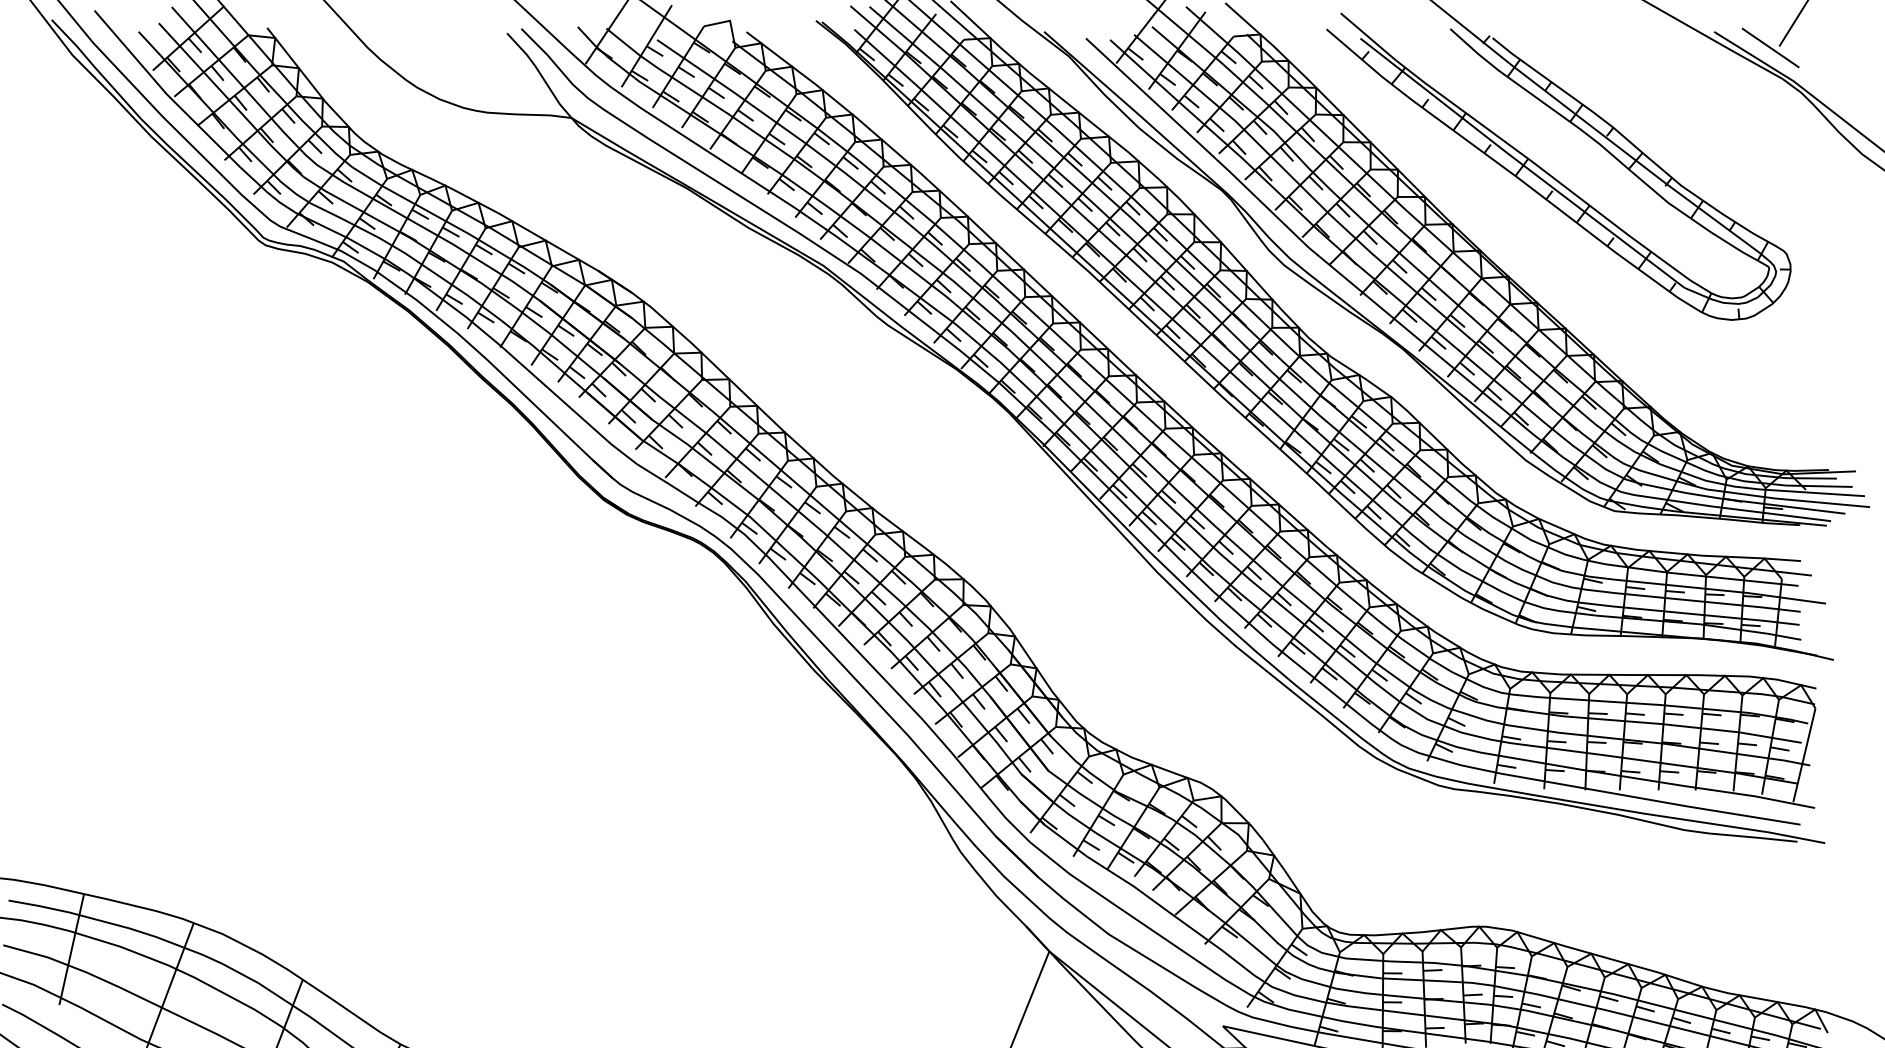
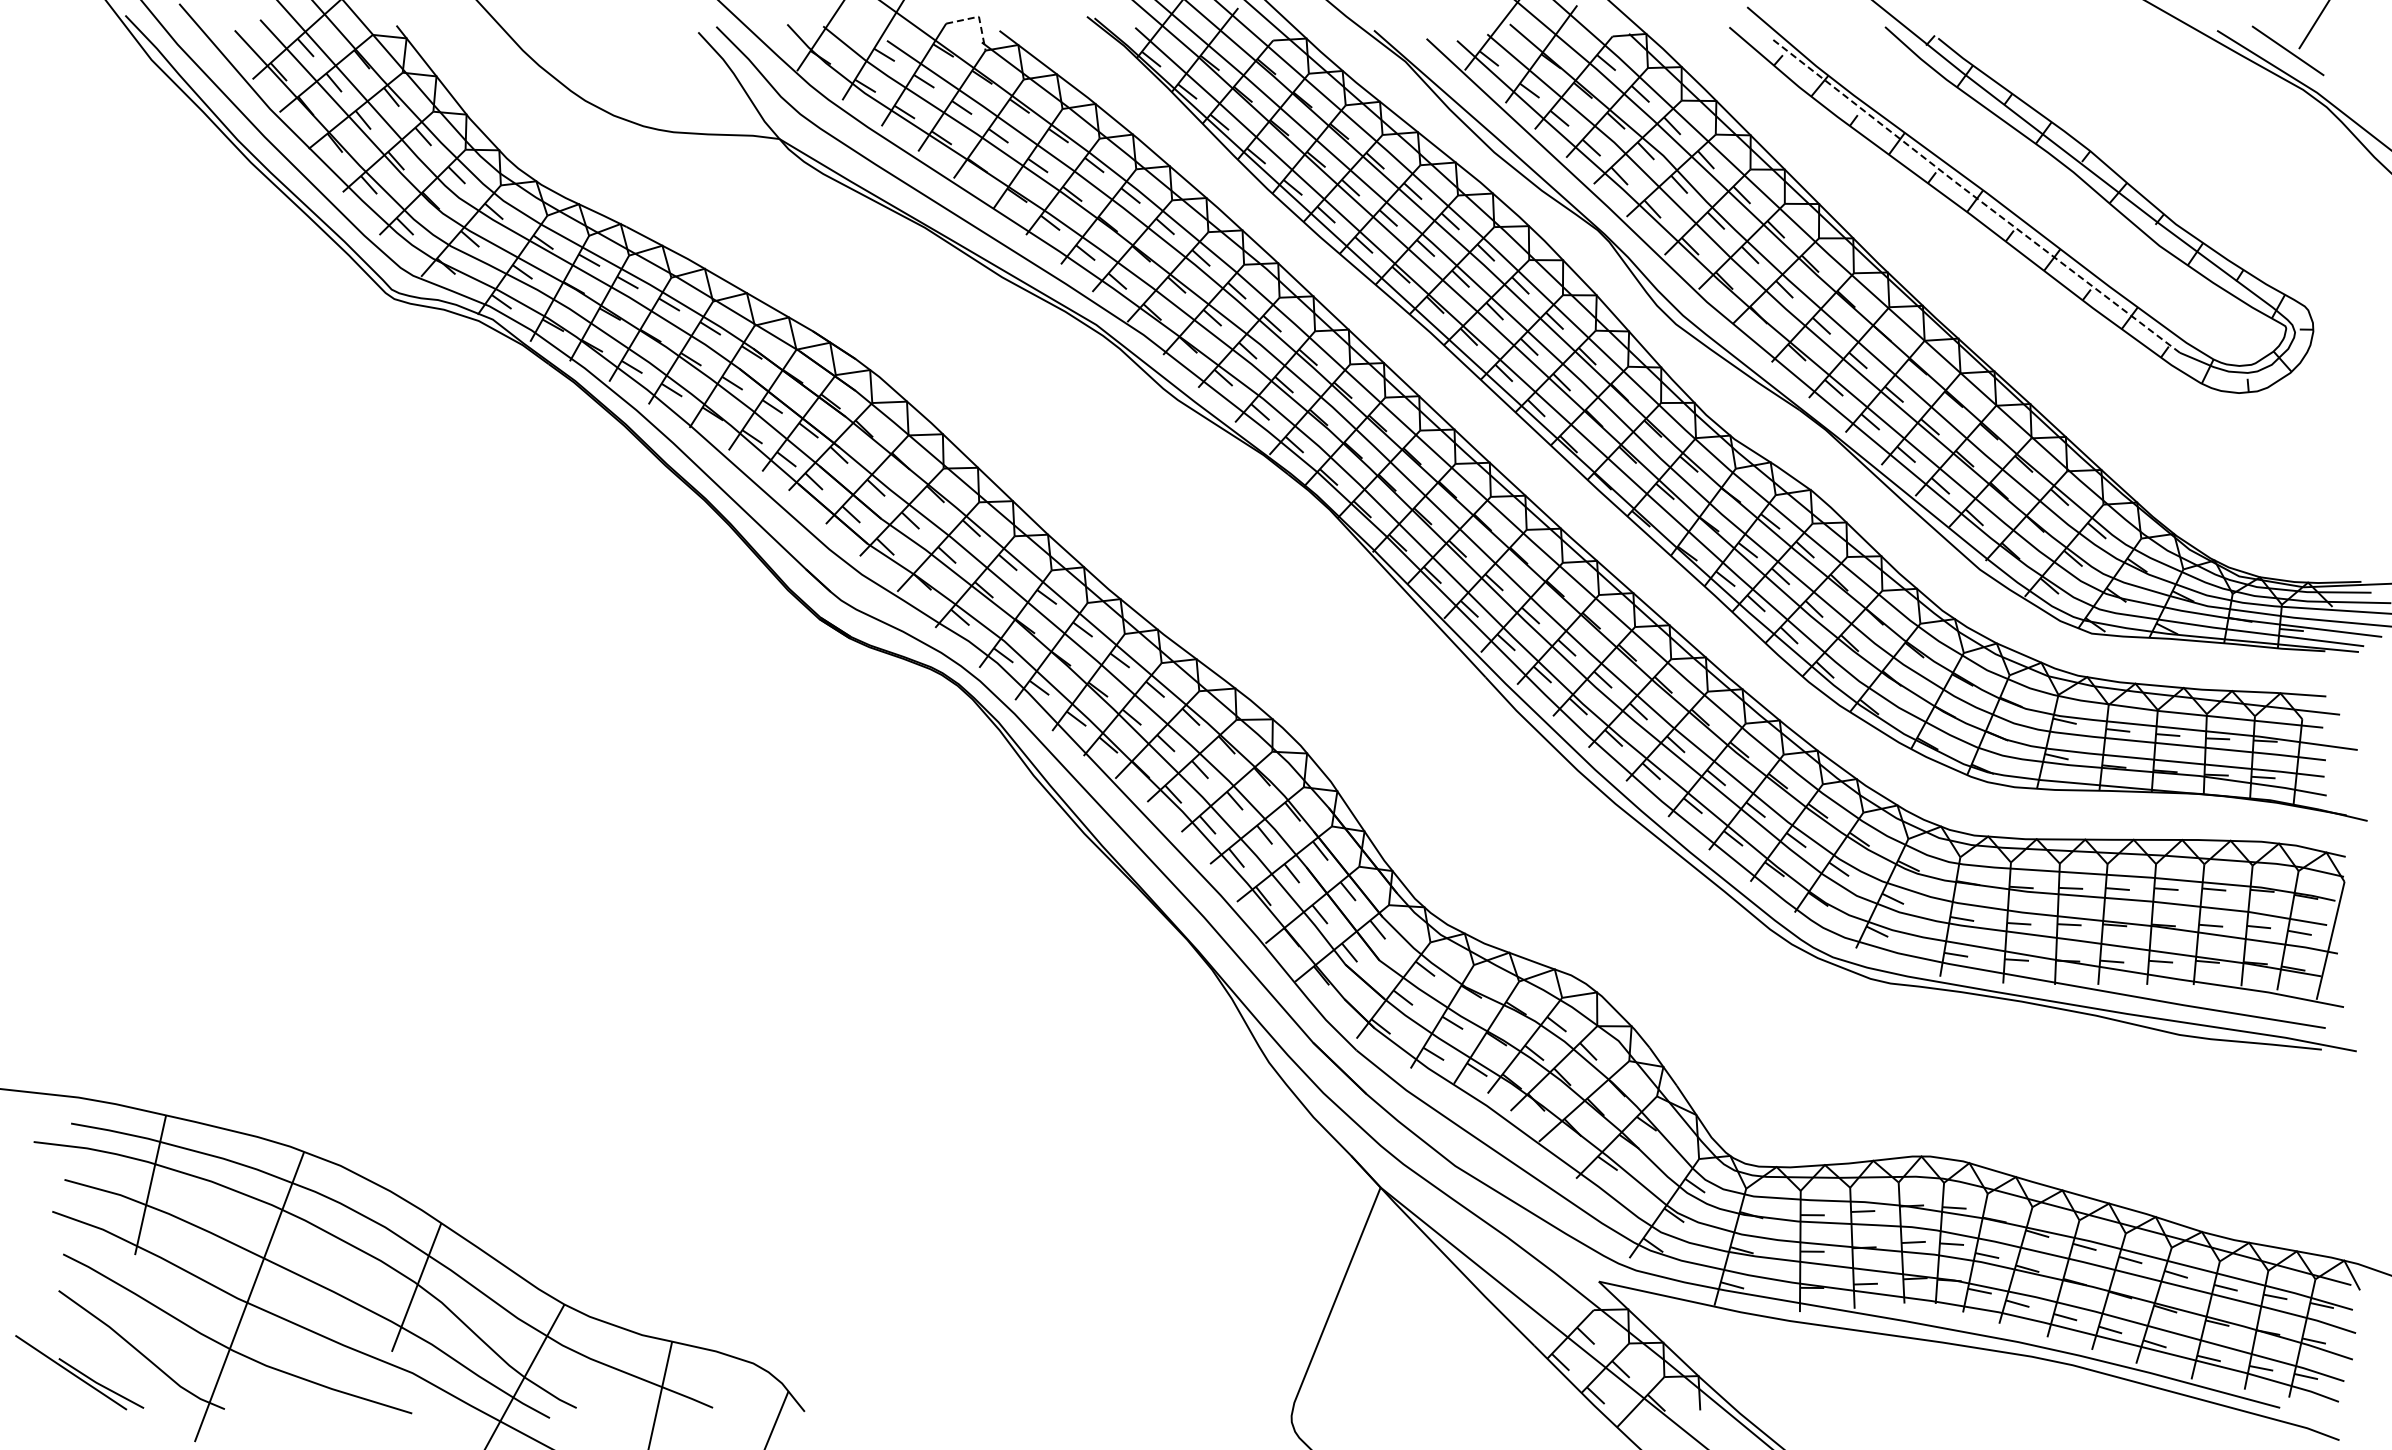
line: (729, 20) -> (978, 16), solid -> dashed
line: (1521, 163) -> (1974, 196), solid -> dashed

